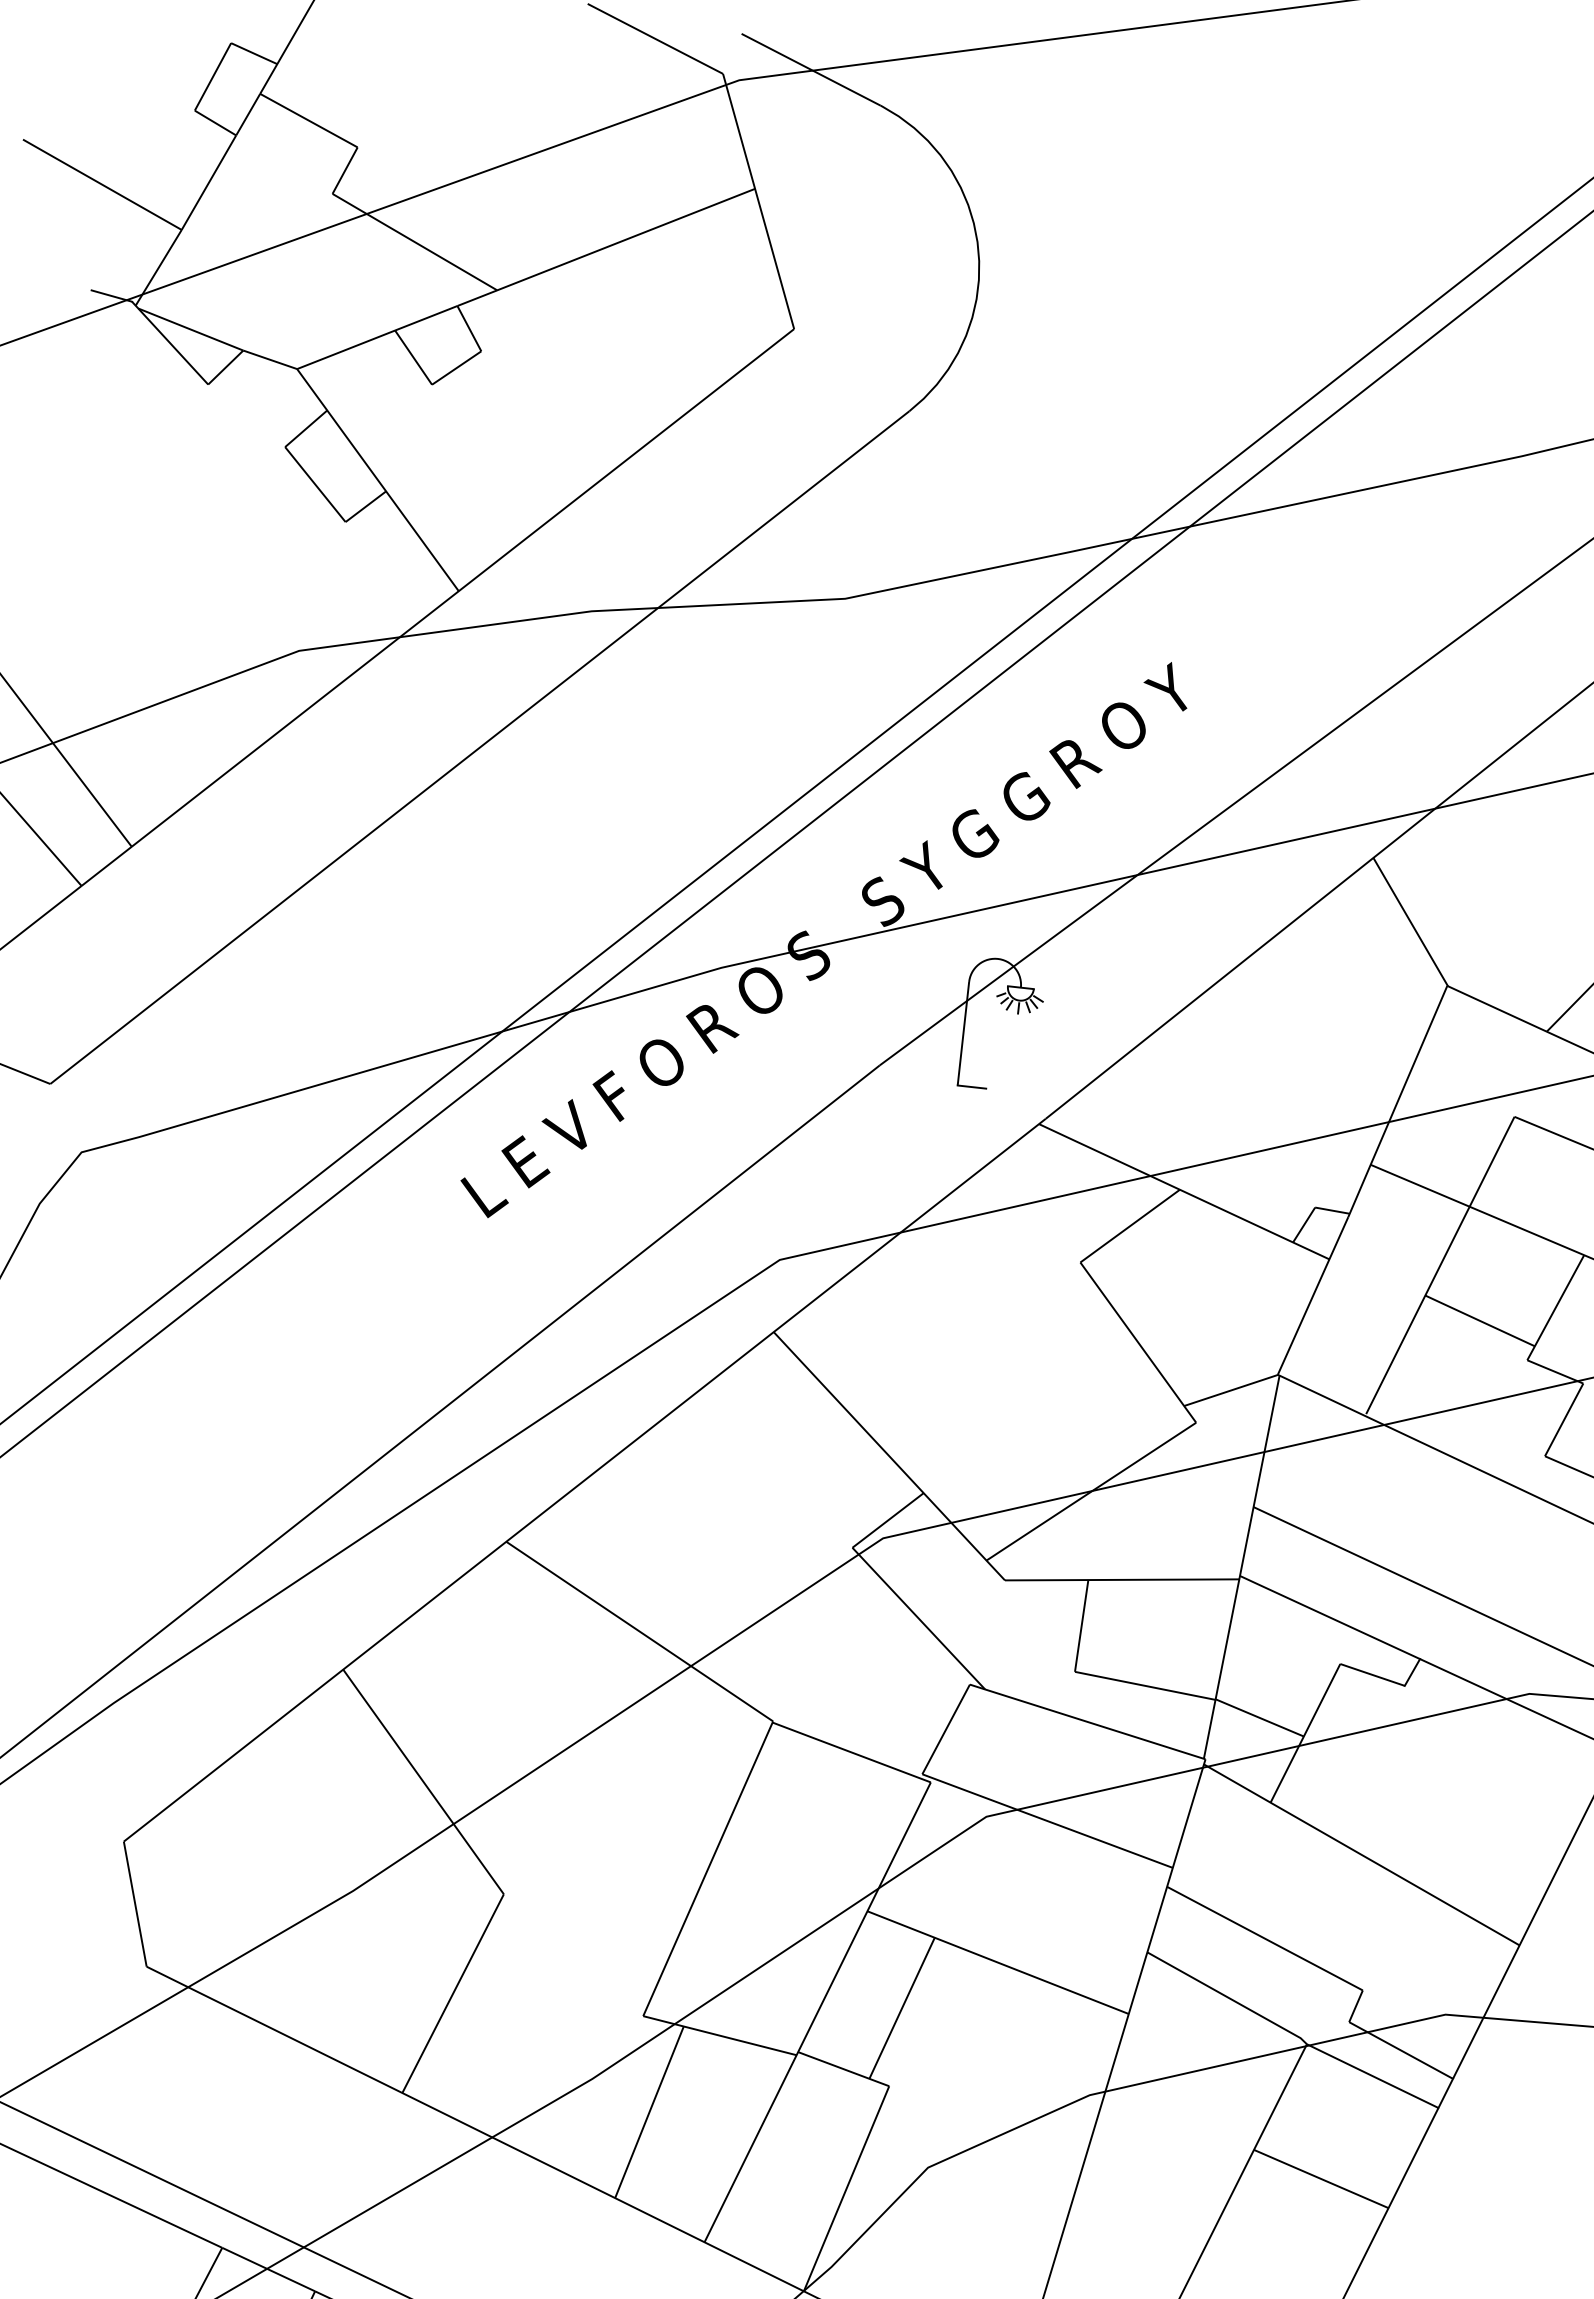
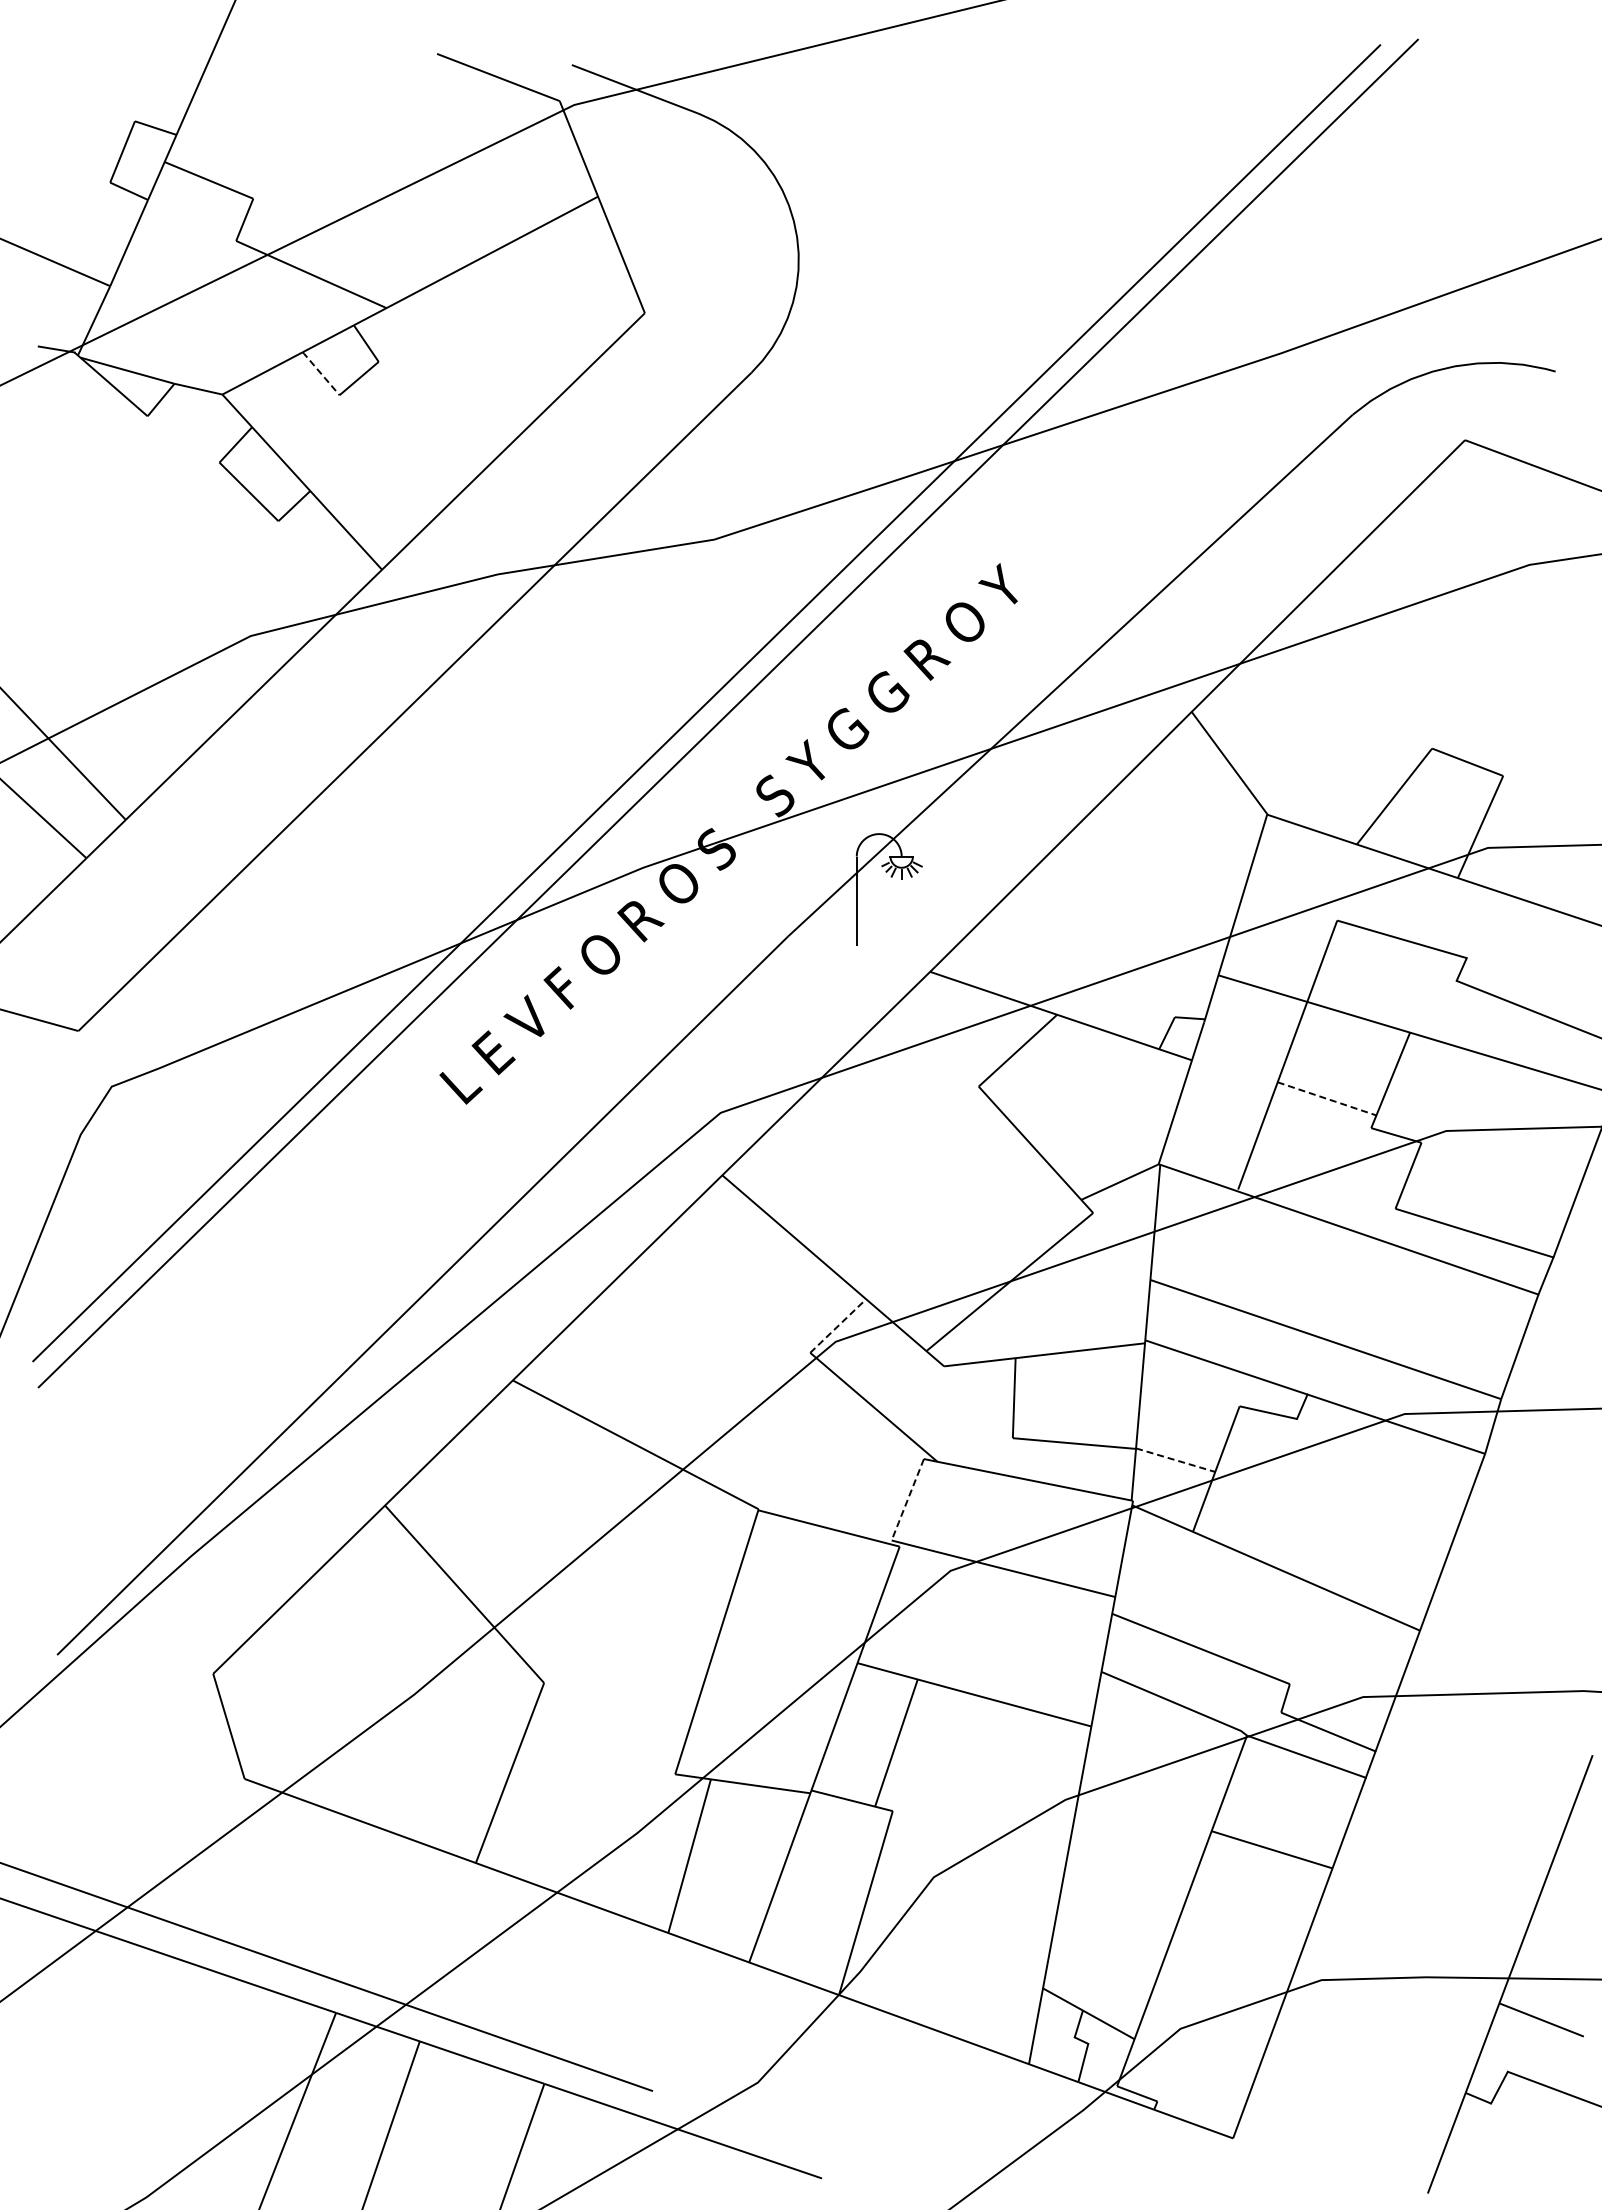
line: (412, 357) -> (320, 373), solid -> dashed
line: (971, 1087) -> (868, 946), removed
line: (1480, 1321) -> (1327, 1099), solid -> dashed
line: (888, 1521) -> (838, 1326), solid -> dashed
line: (1260, 1718) -> (1176, 1460), solid -> dashed
line: (945, 1729) -> (907, 1499), solid -> dashed

